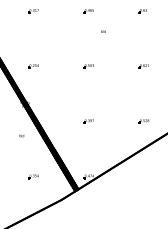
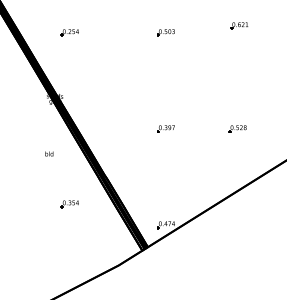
part: (143, 66) -> (238, 26), moved
part: (143, 121) -> (236, 128), moved
part: (33, 176) -> (69, 203), moved

